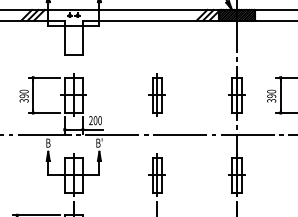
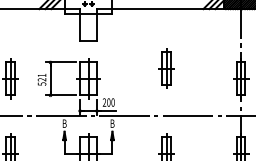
part: (156, 94) -> (165, 67), moved
text: (23, 95) -> (41, 79), 390 -> 521
text: (99, 142) -> (112, 123), B' -> B

